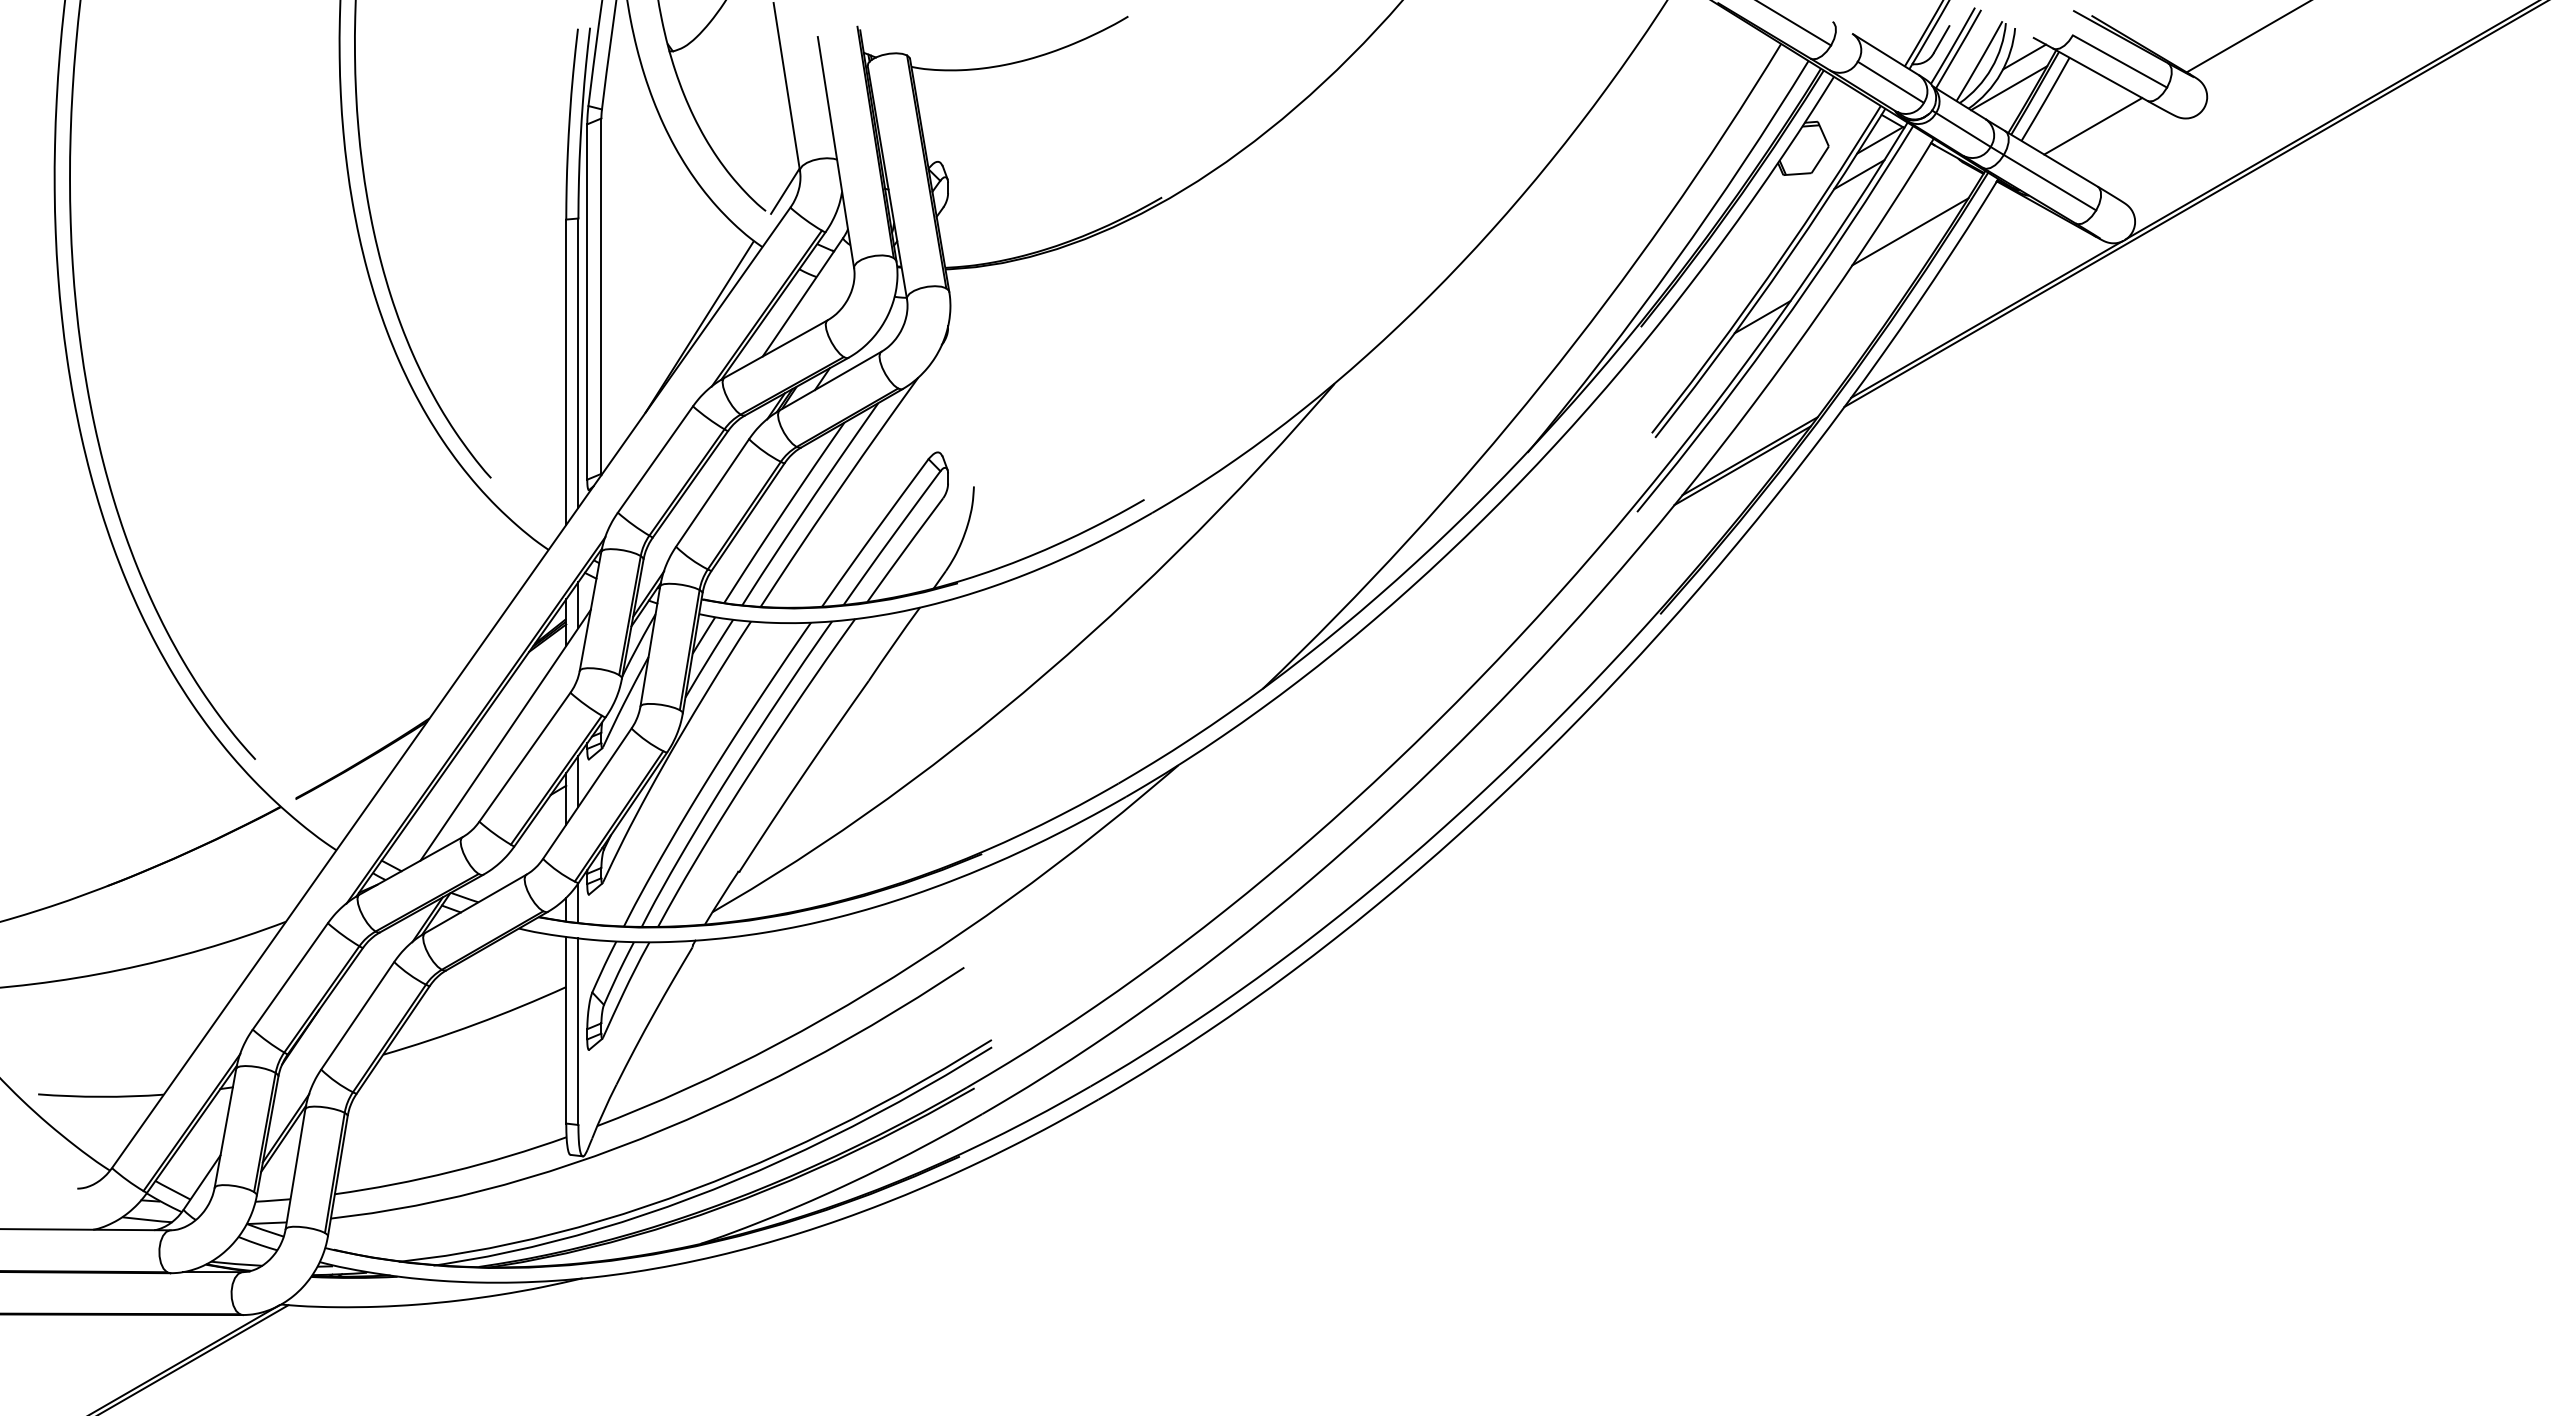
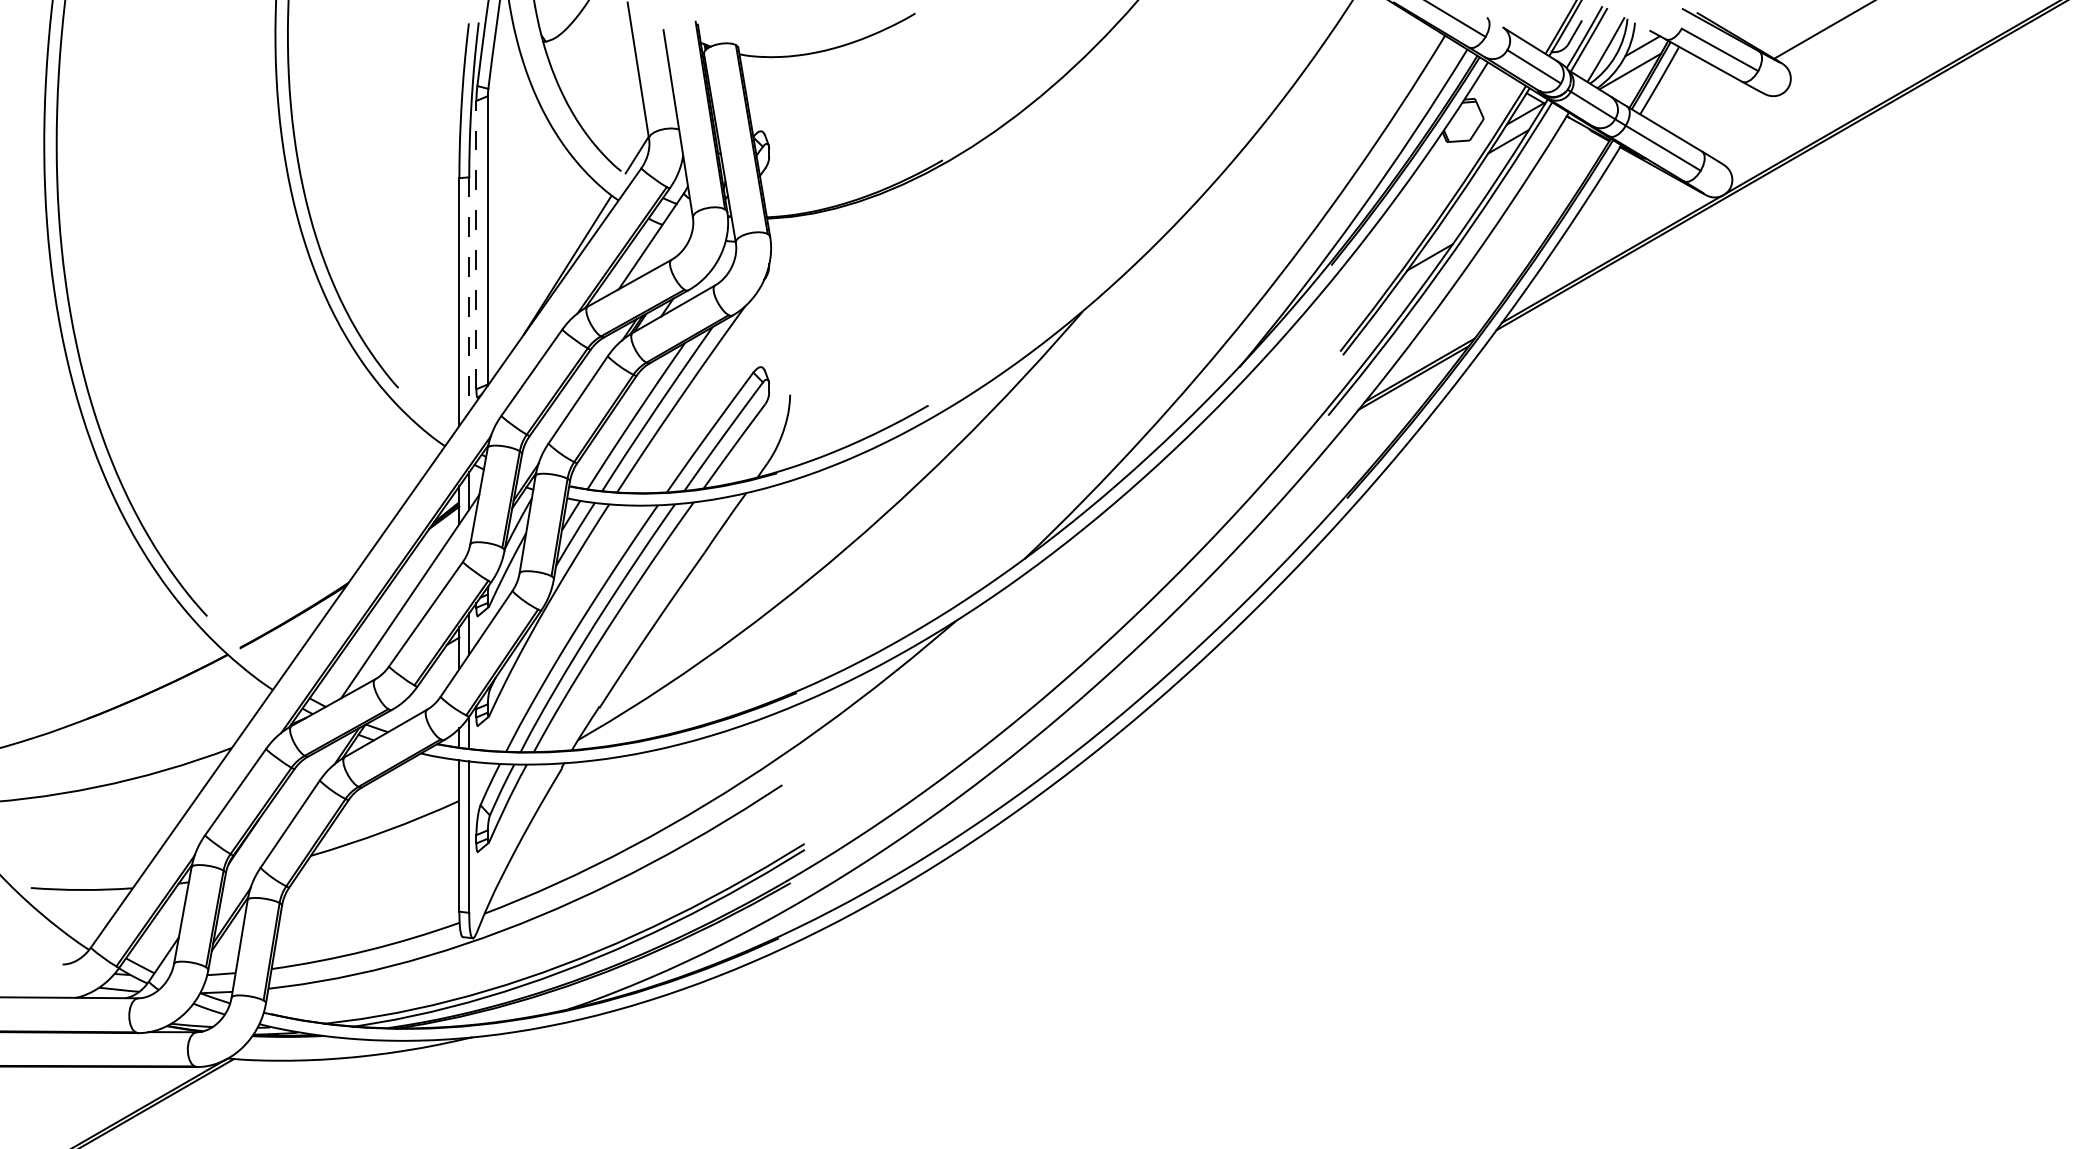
line: (2093, 126) -> (1698, 102), removed
line: (1910, 231) -> (1550, 187), removed
line: (587, 302) -> (476, 245), solid -> dashed
line: (578, 363) -> (469, 294), solid -> dashed

